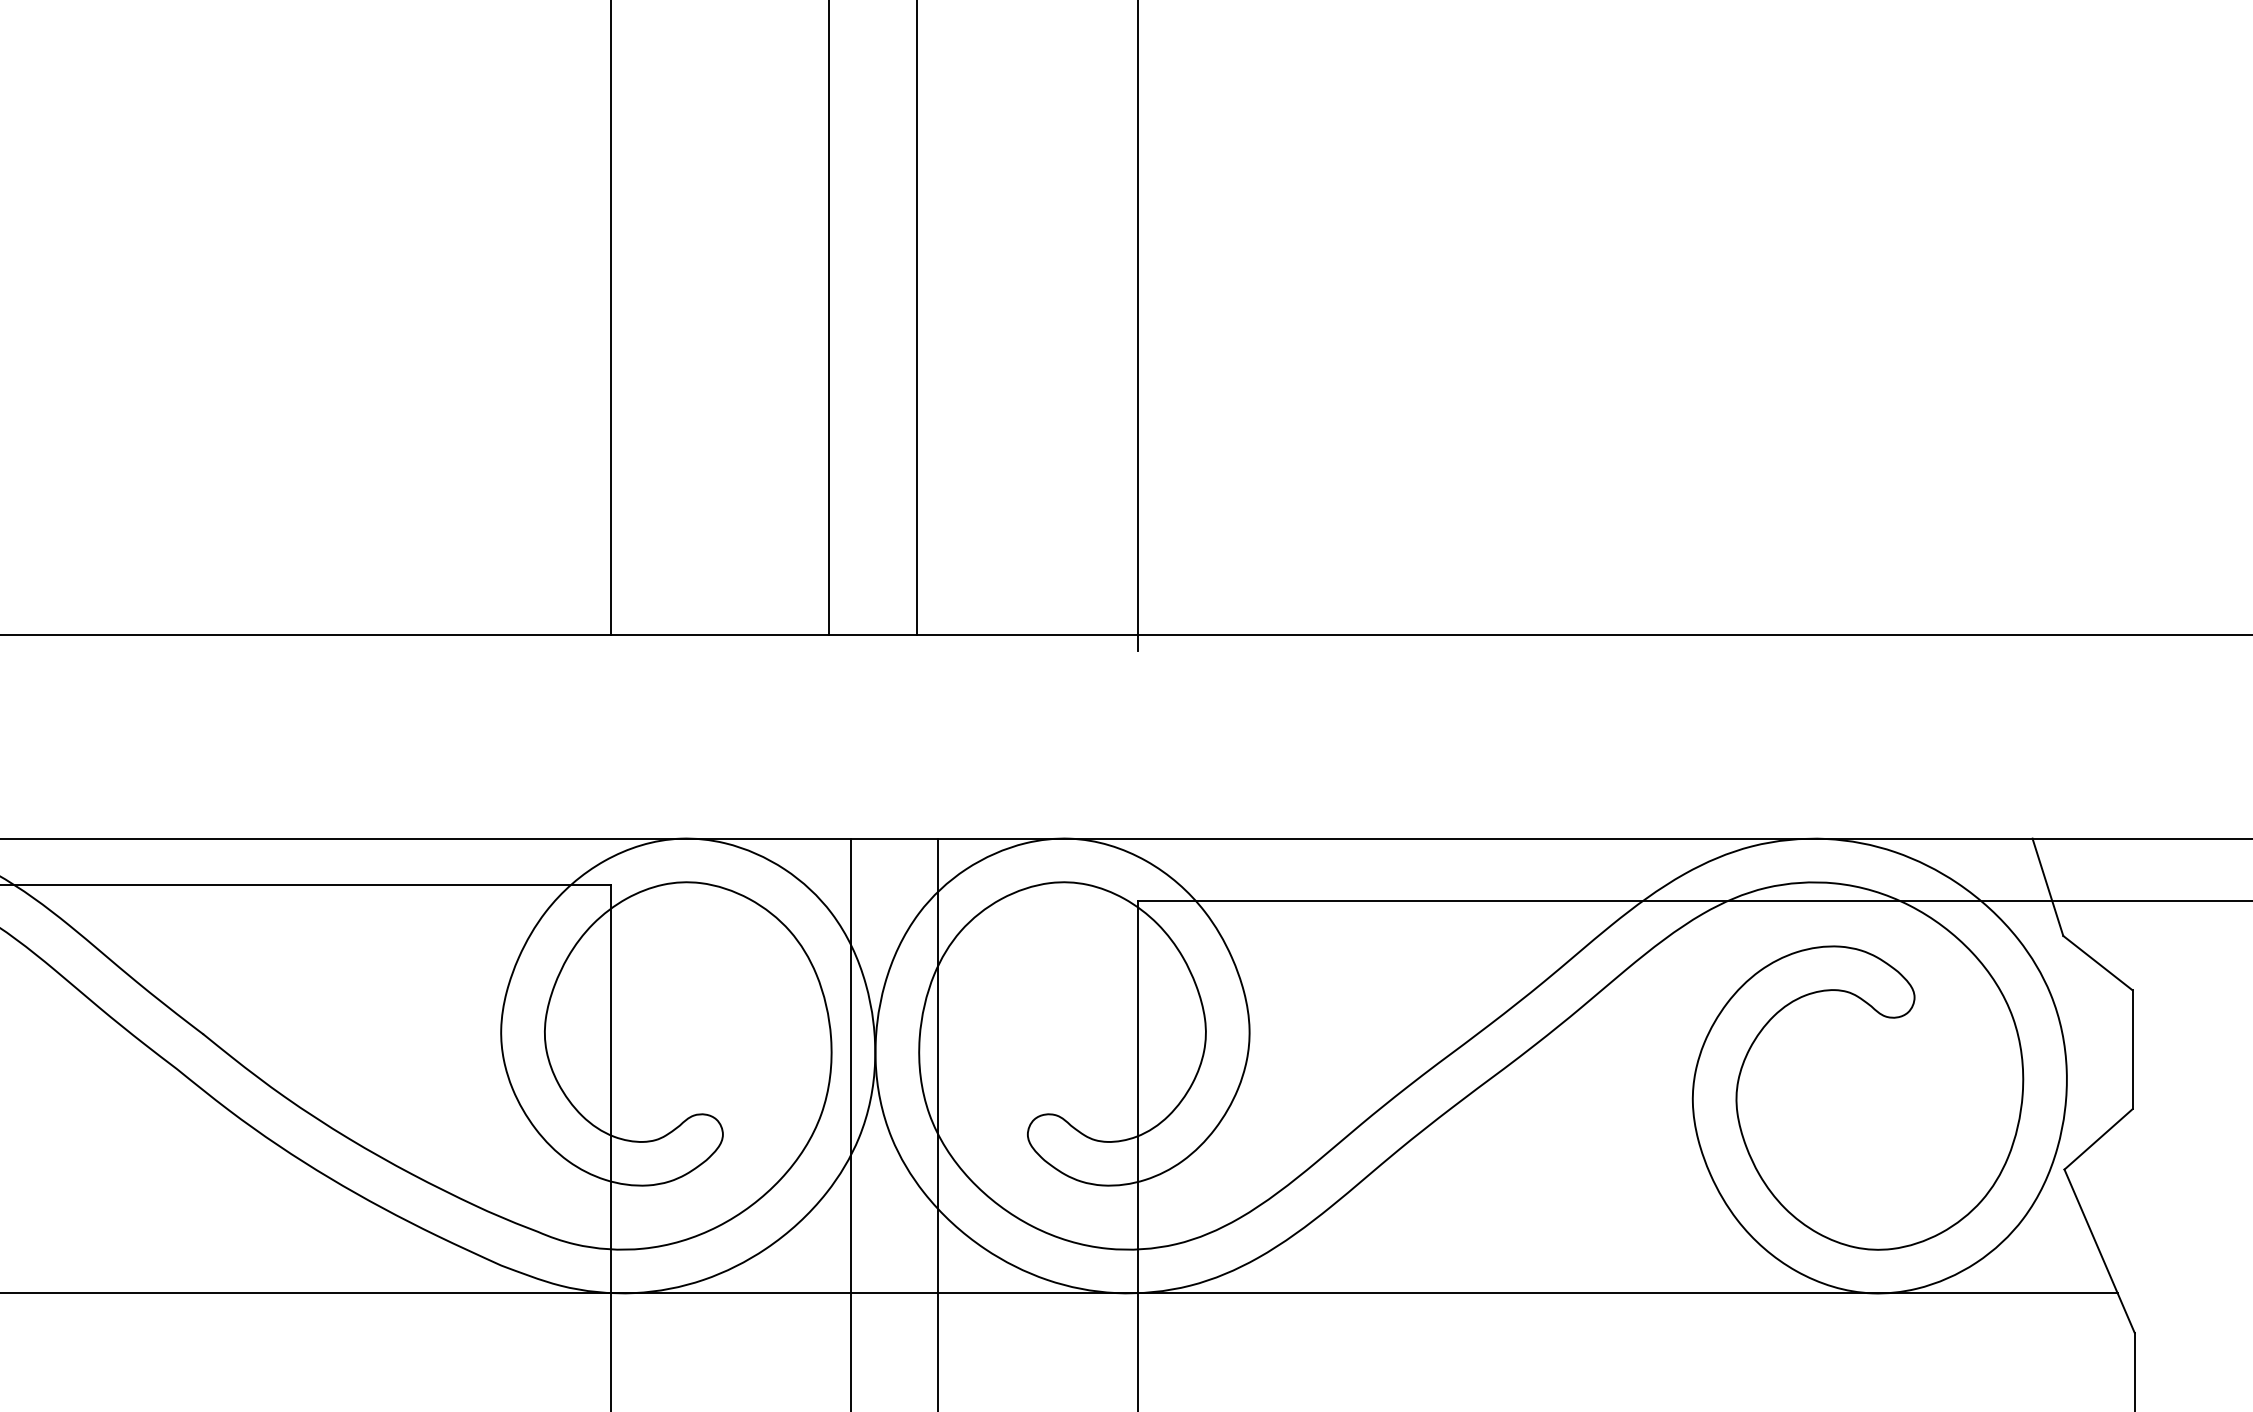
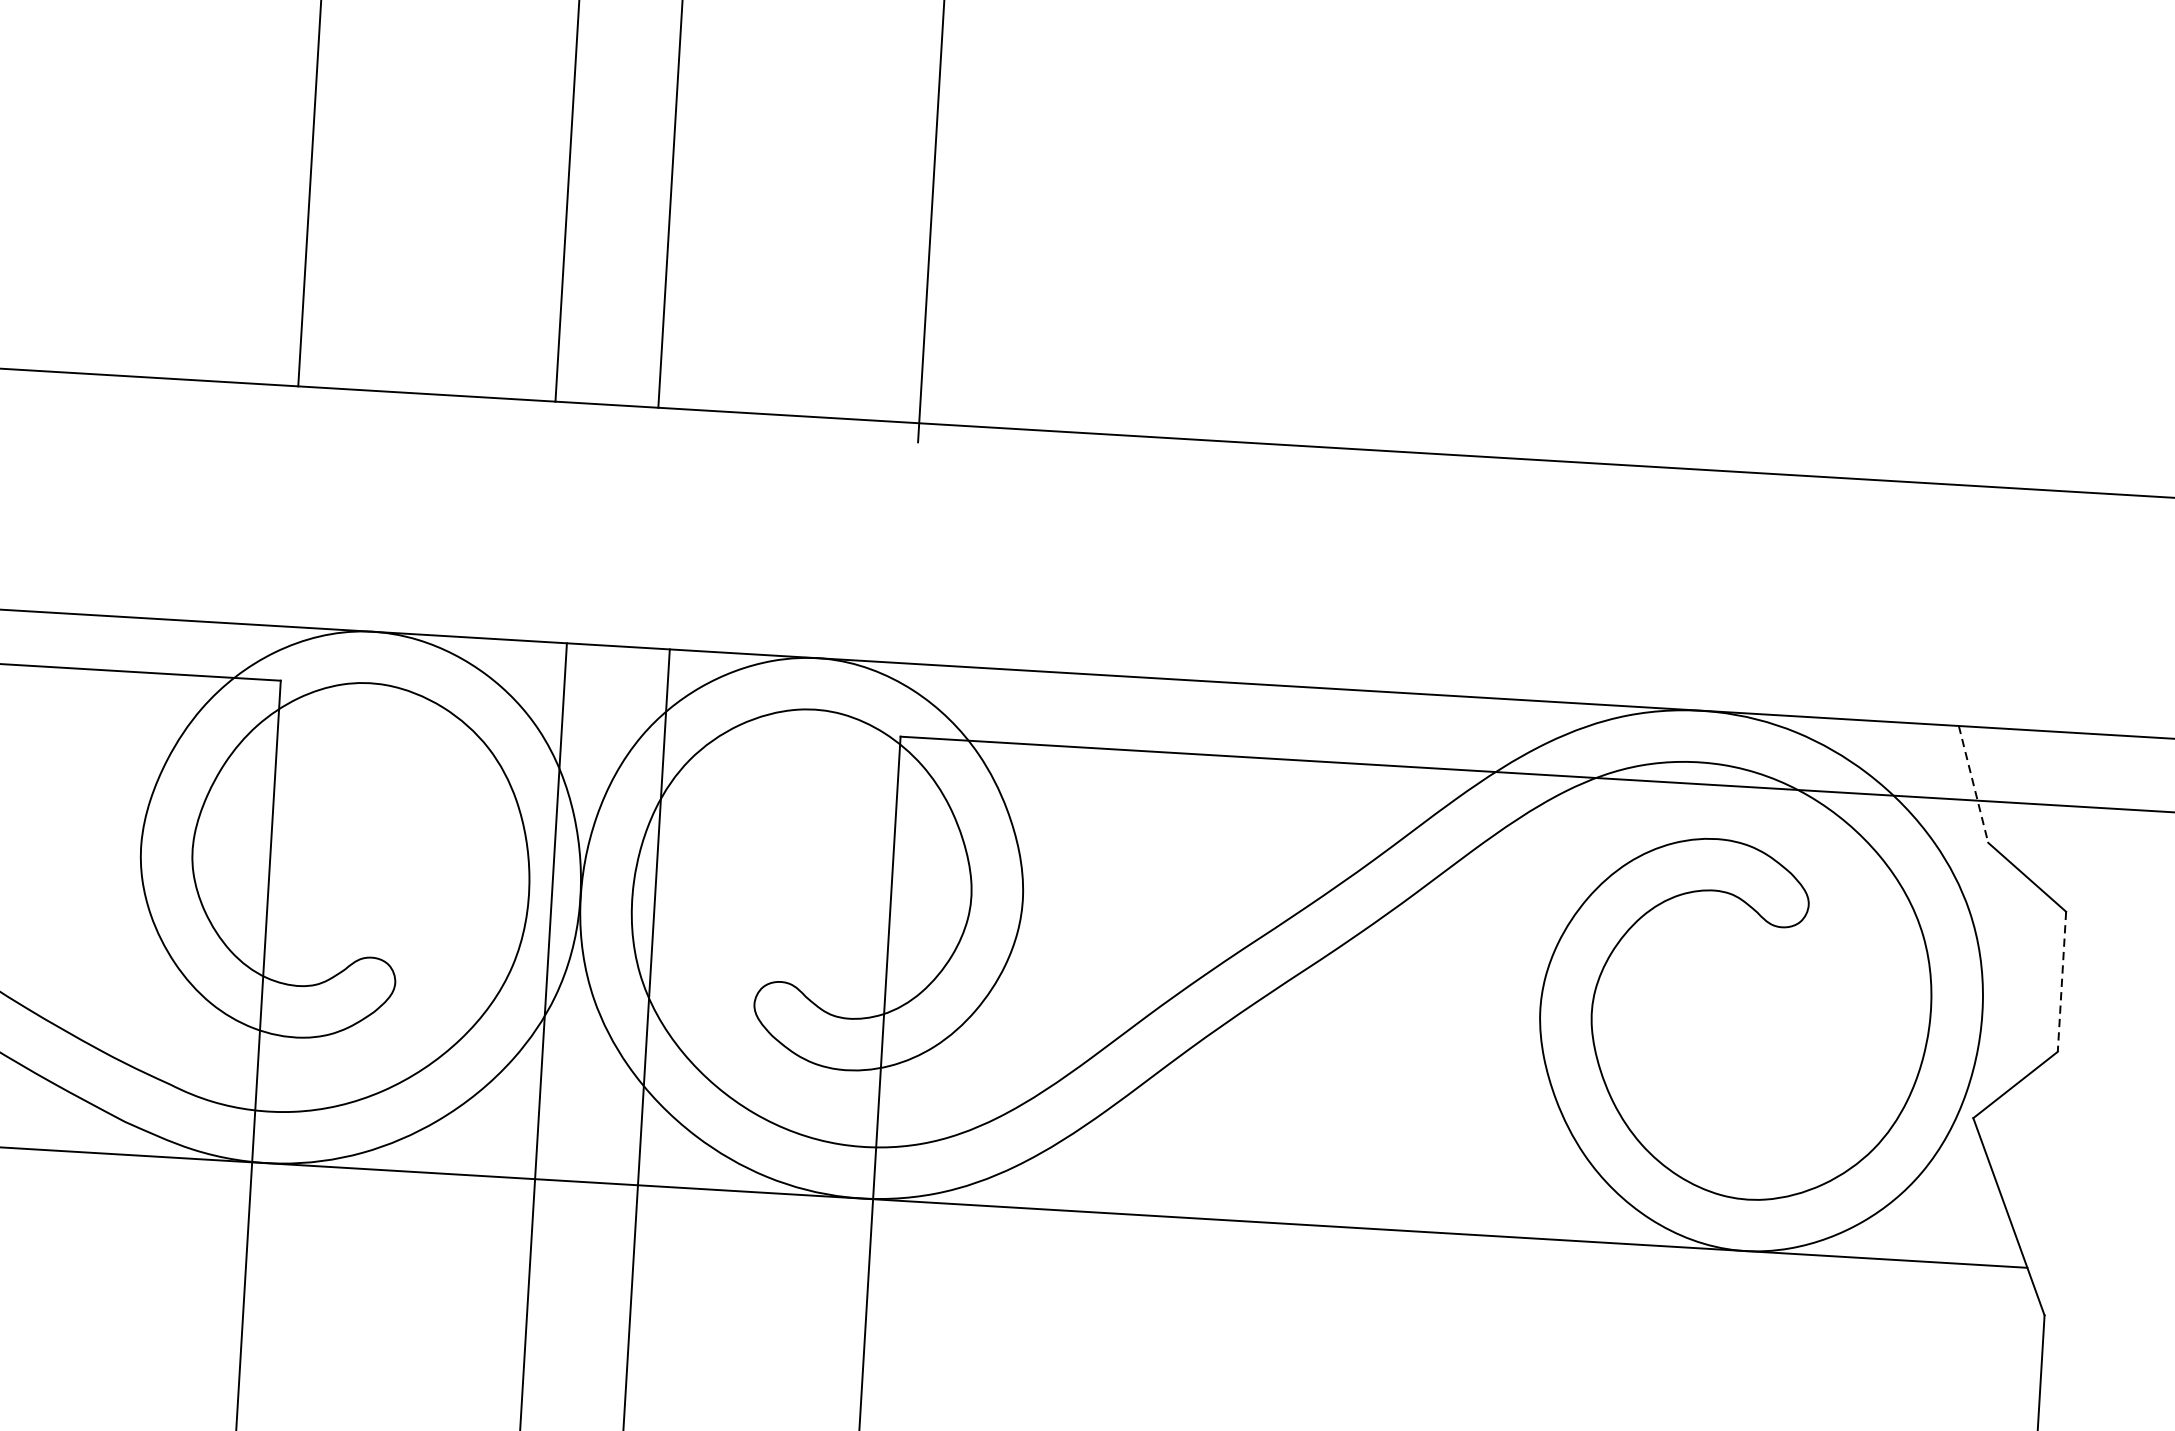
line: (2048, 887) -> (1974, 784), solid -> dashed
line: (2132, 1050) -> (2061, 982), solid -> dashed

